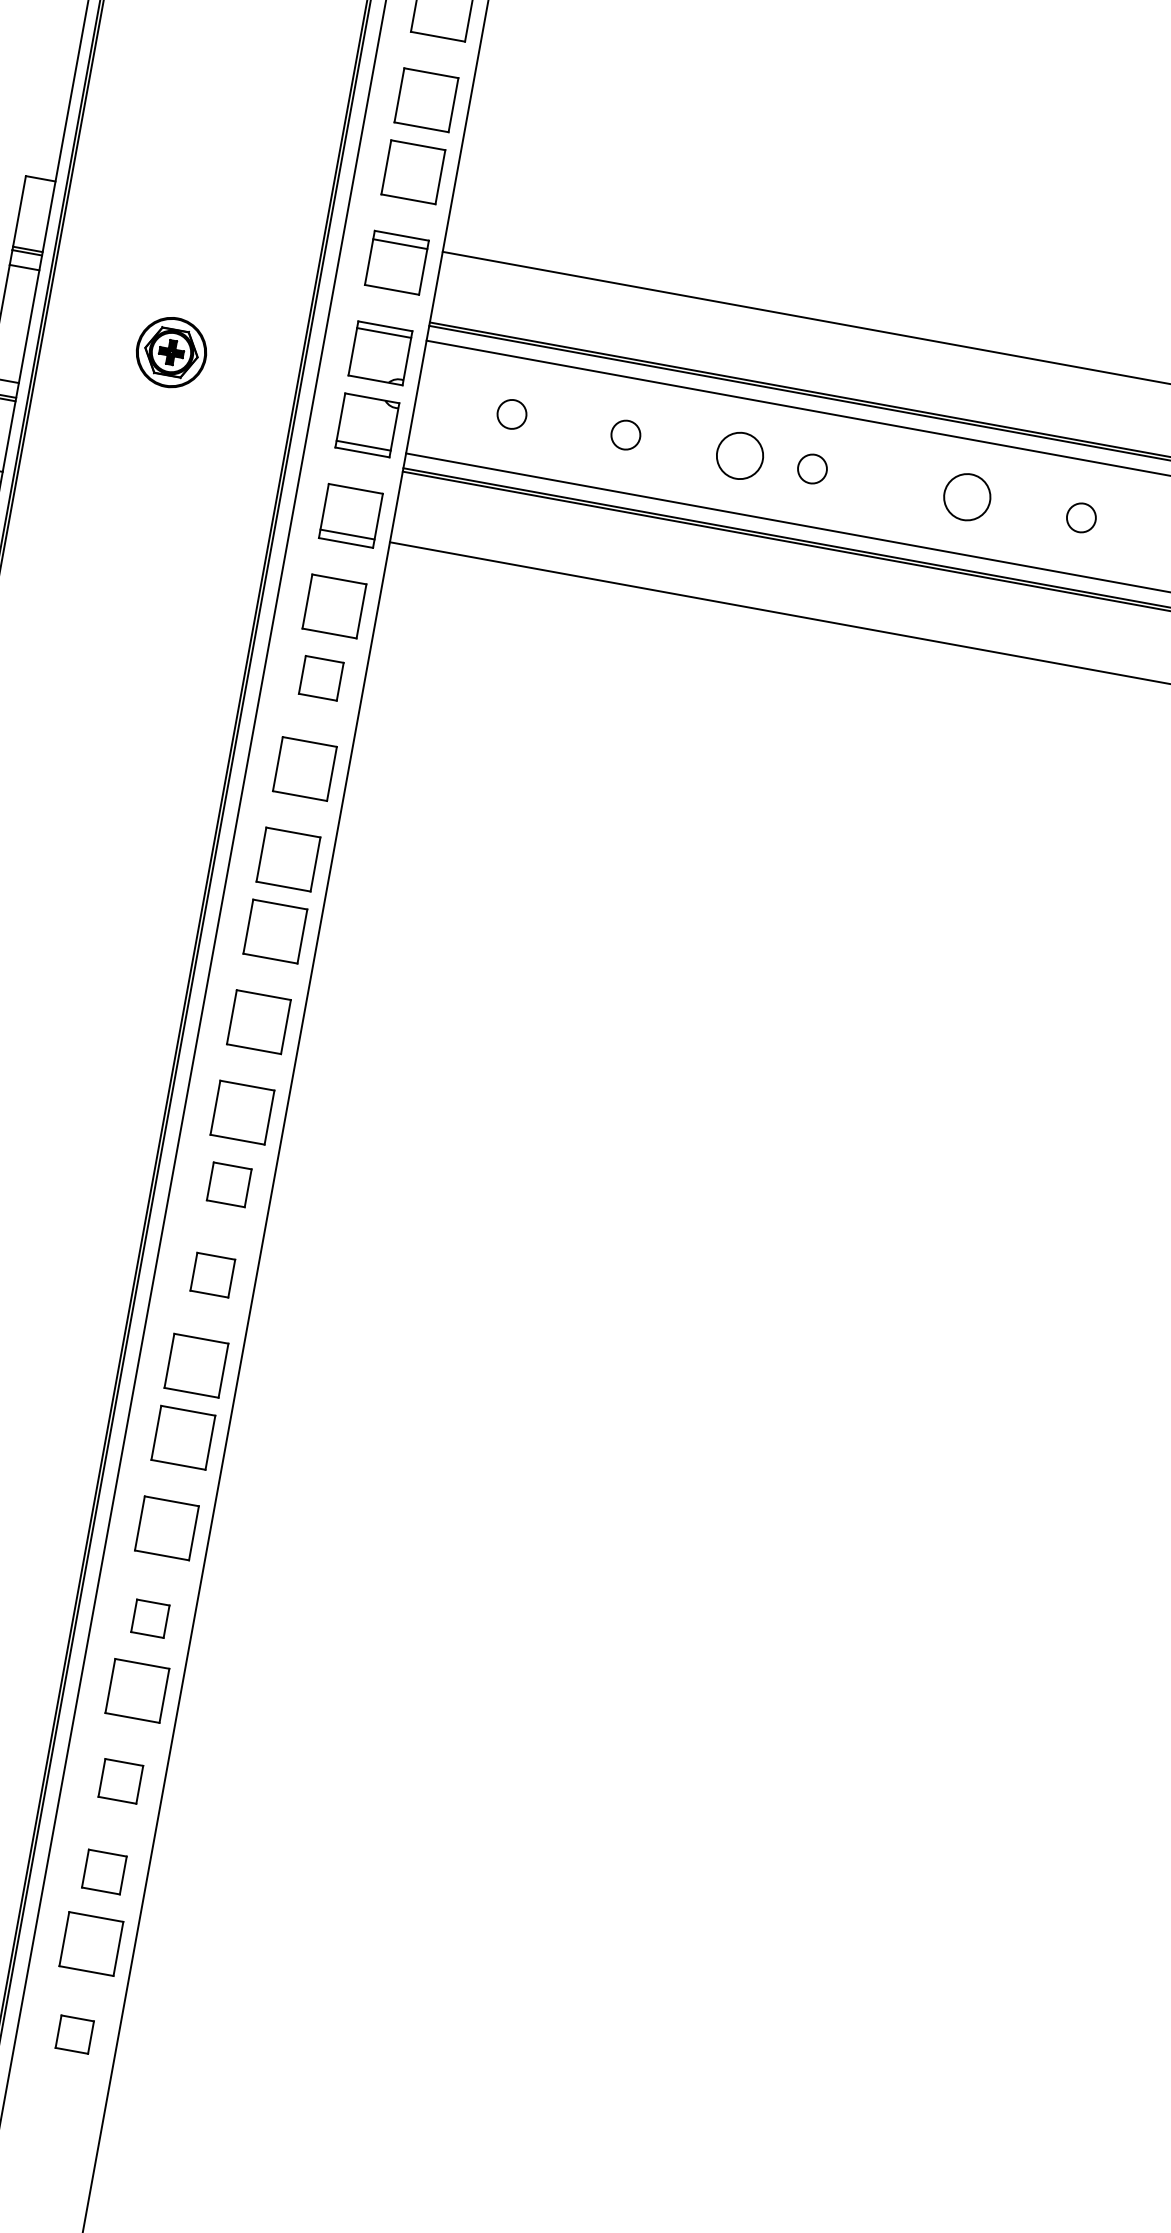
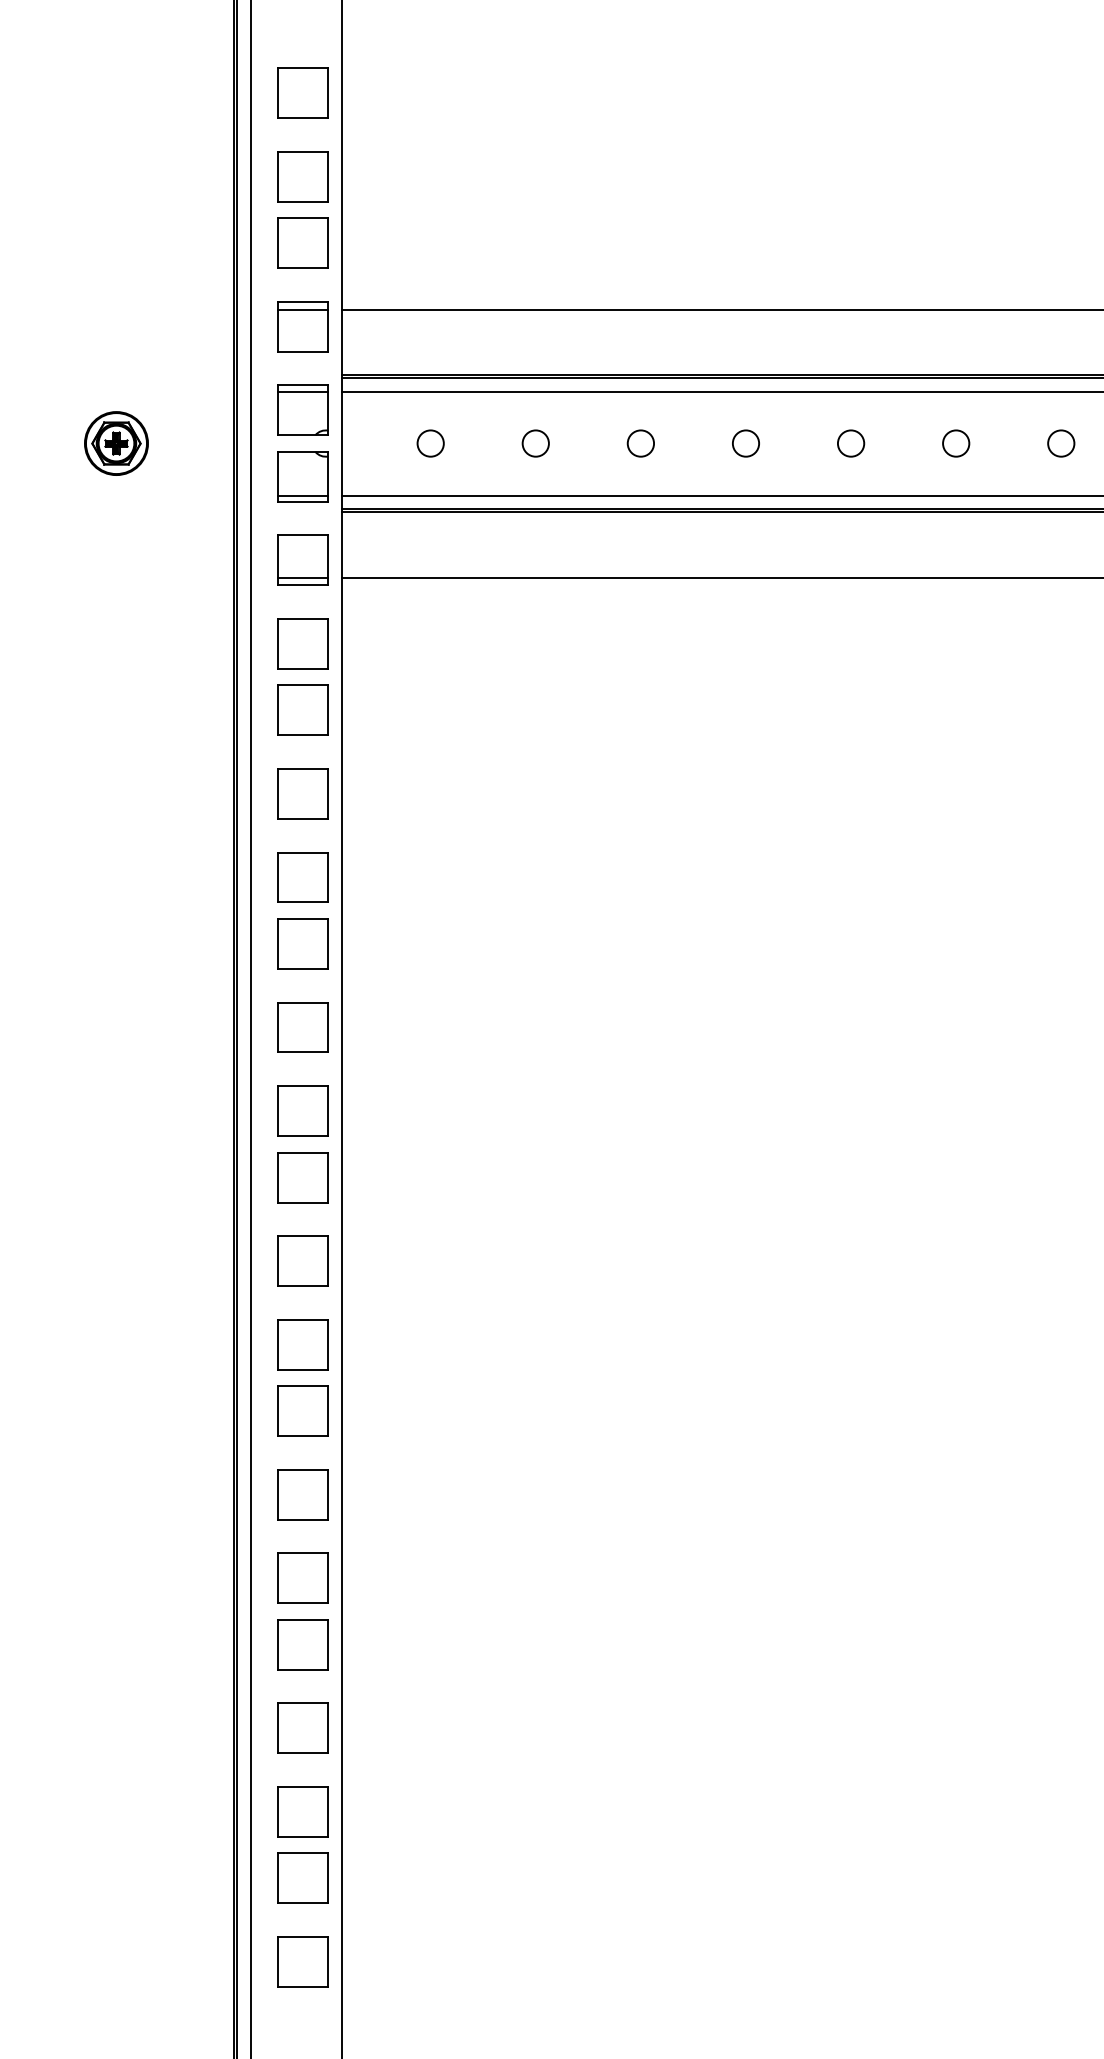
circle: (739, 455) -> (640, 443), size x0.62
circle: (811, 468) -> (745, 443), moved
circle: (968, 497) -> (851, 443), size x0.62
part: (320, 677) -> (302, 709), size x1.43
part: (228, 1184) -> (302, 1177), size x1.43
part: (212, 1274) -> (302, 1260), size x1.43
part: (149, 1617) -> (302, 1577), size x1.67
part: (120, 1780) -> (302, 1727), size x1.43
part: (103, 1871) -> (302, 1811), size x1.43
part: (74, 2034) -> (302, 1961), size x1.67

